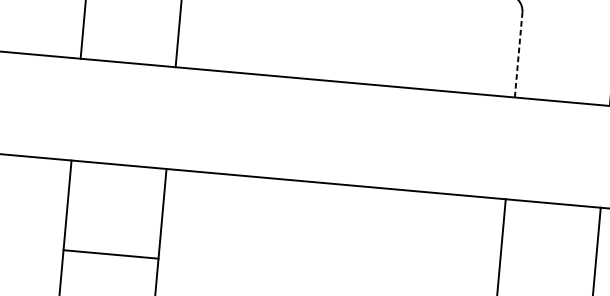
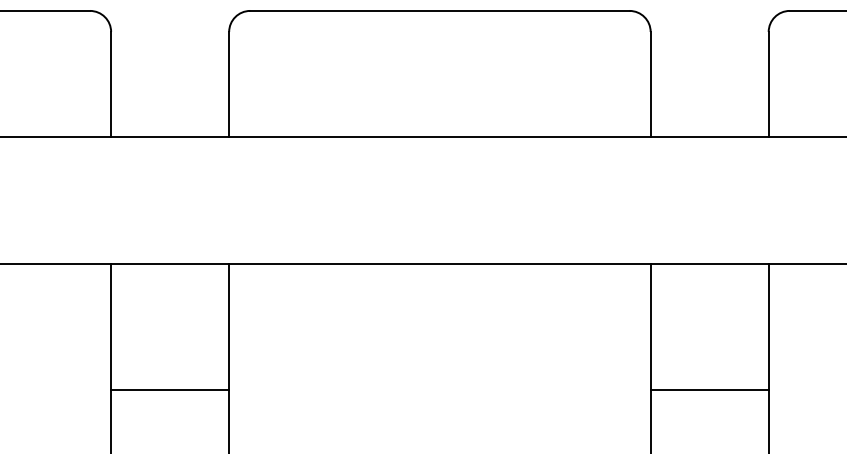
line: (518, 54) -> (650, 84), dashed -> solid
line: (111, 254) -> (170, 390), moved

